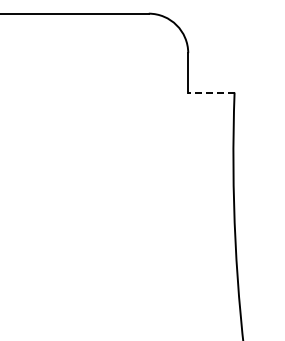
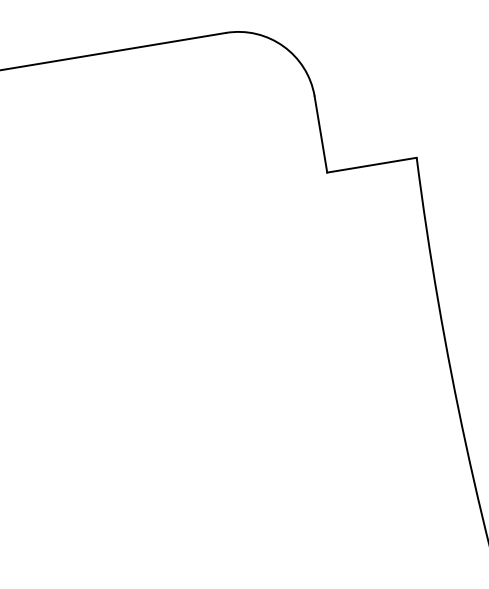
line: (210, 92) -> (370, 165), dashed -> solid

